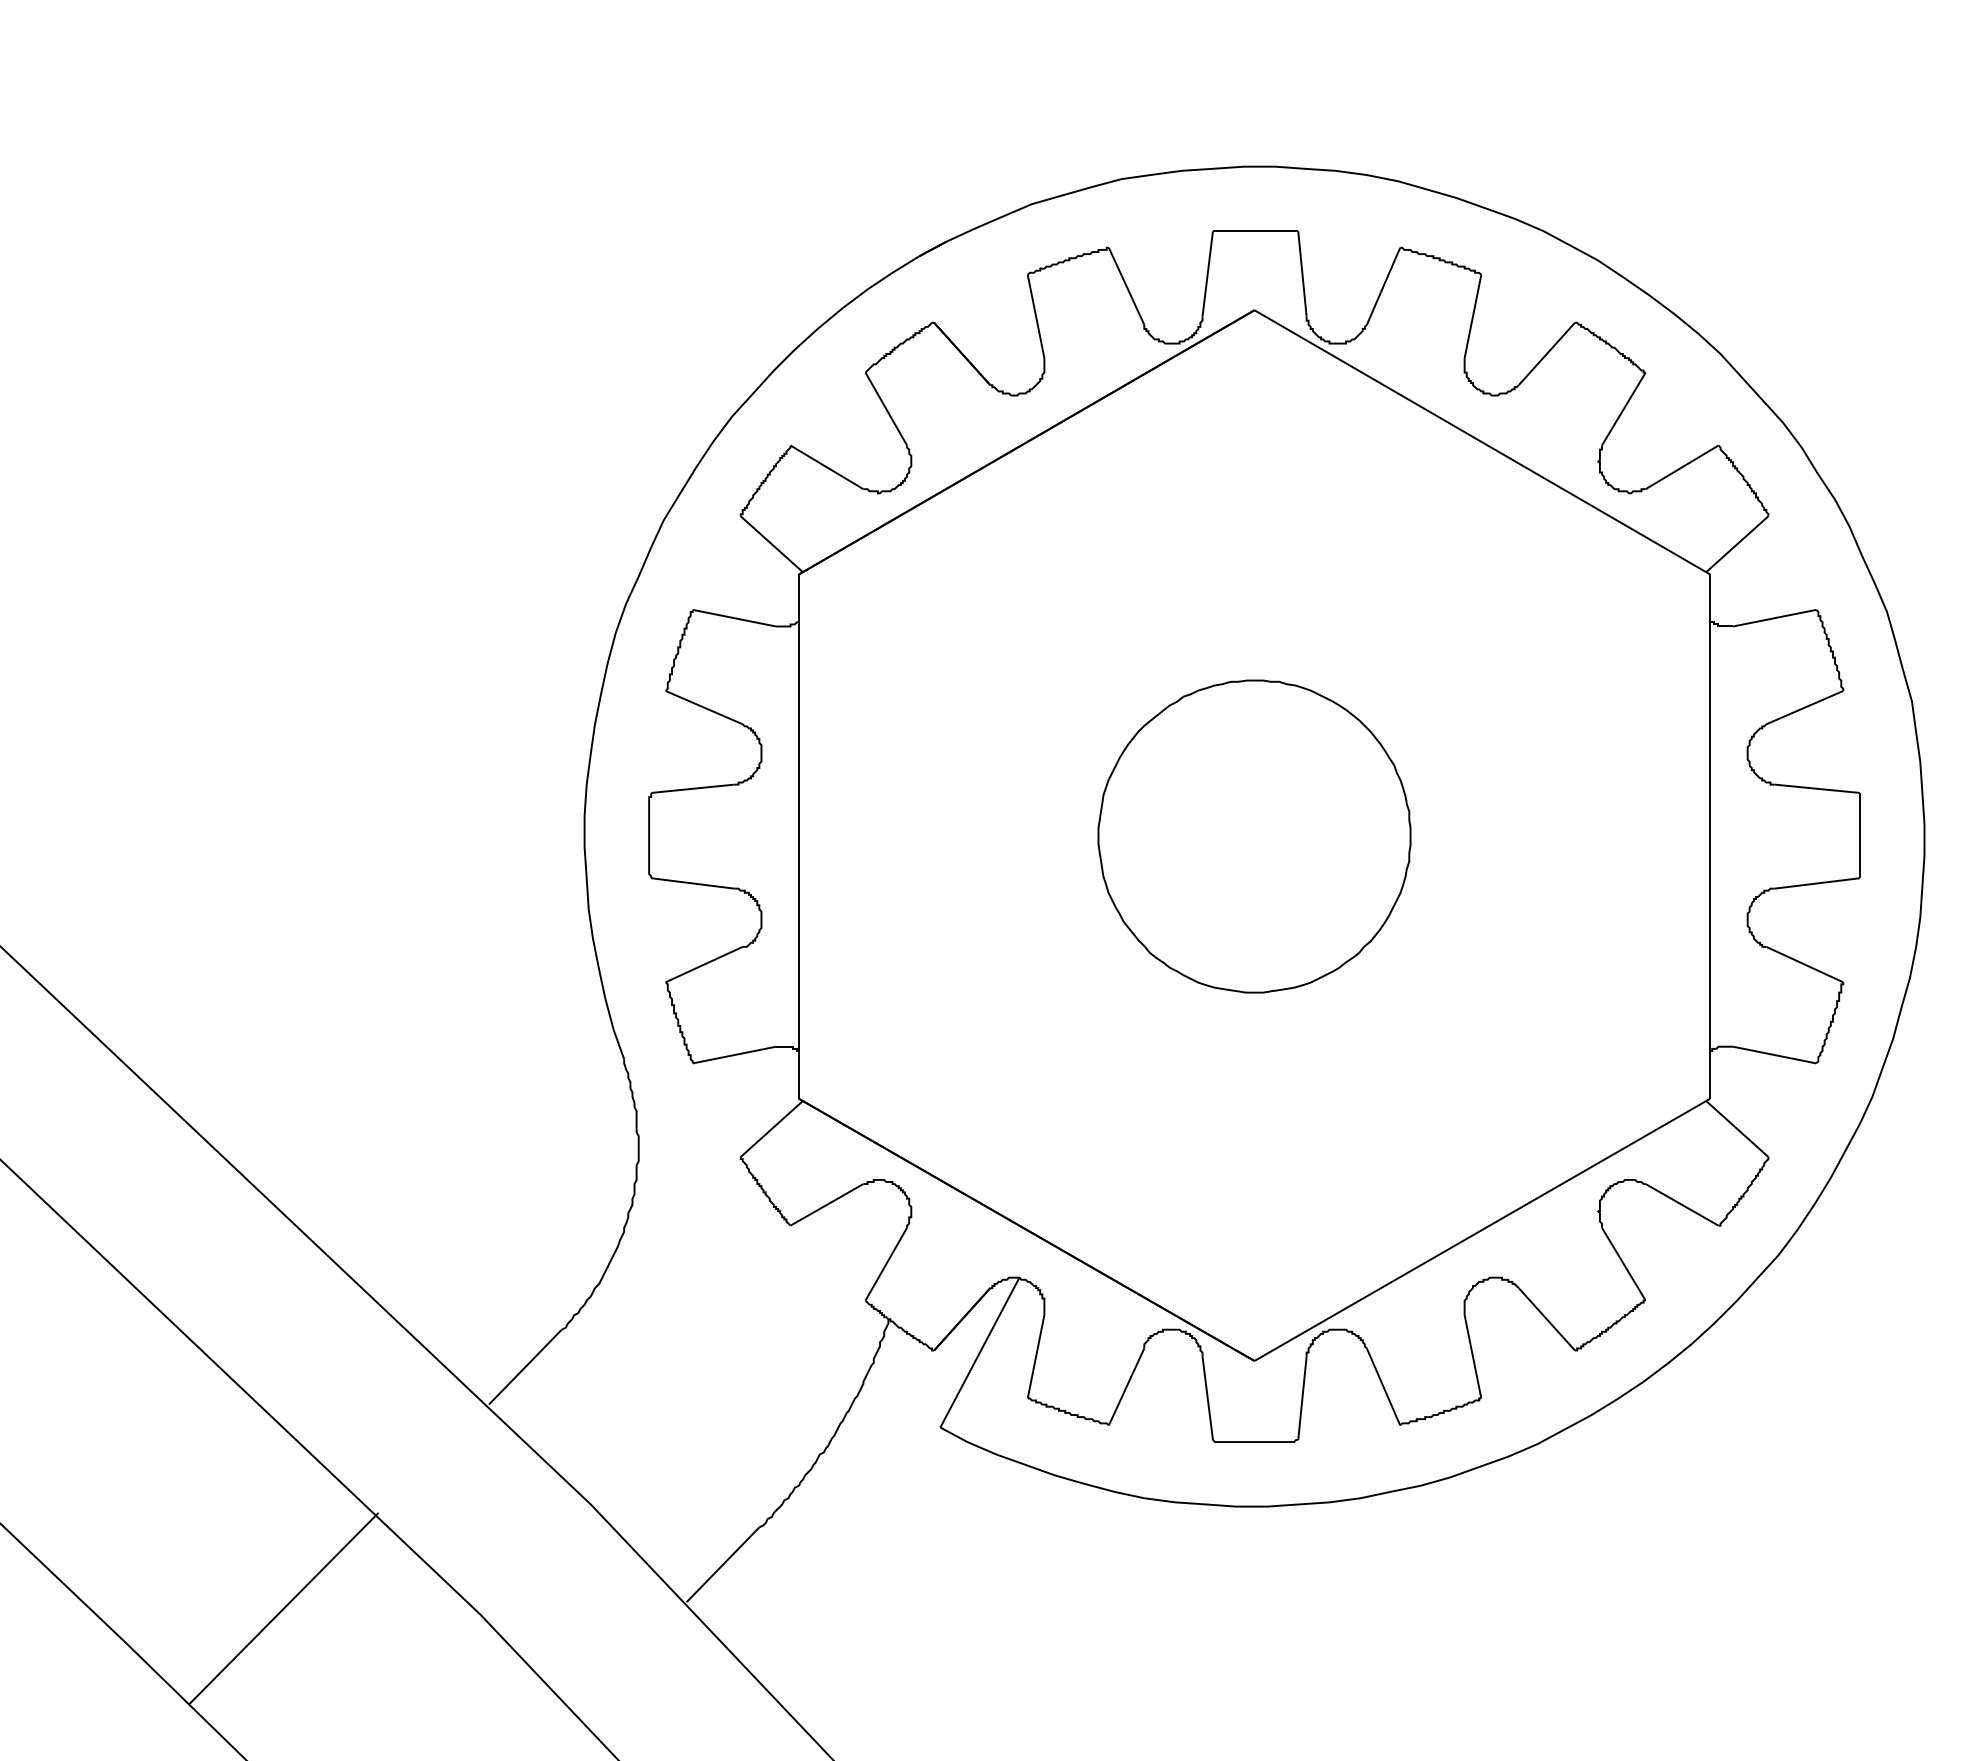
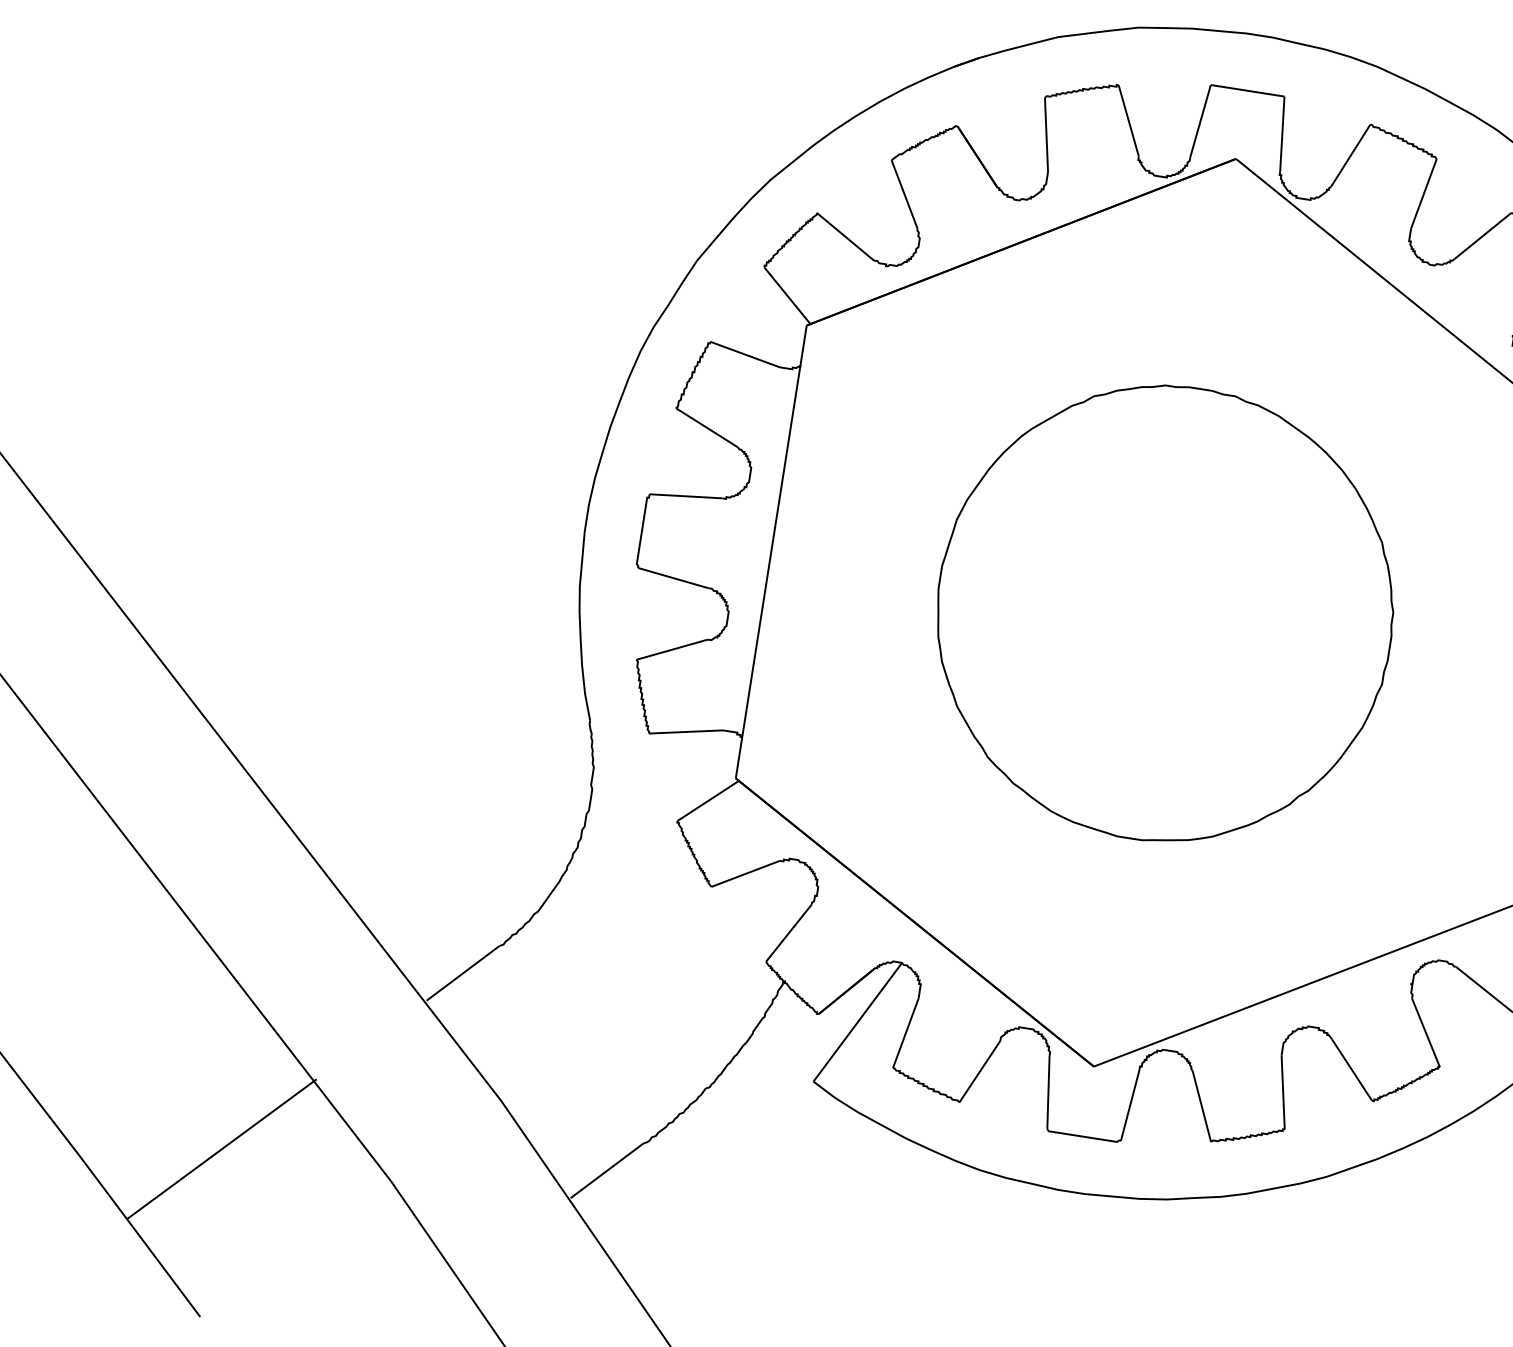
part: (1254, 836) -> (1164, 613), size x1.67

